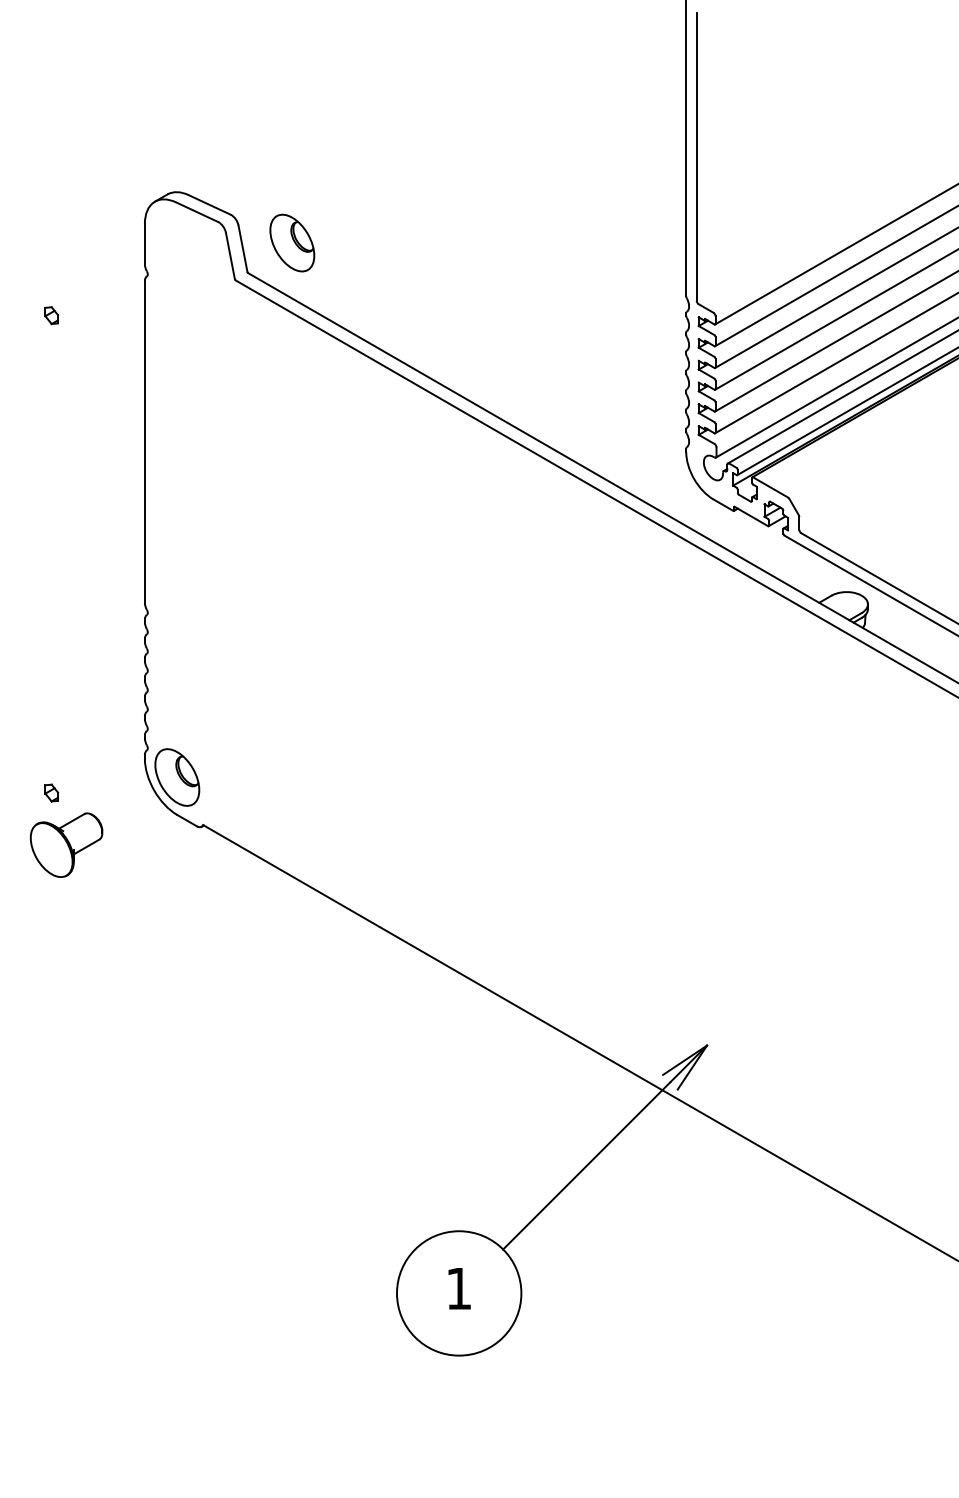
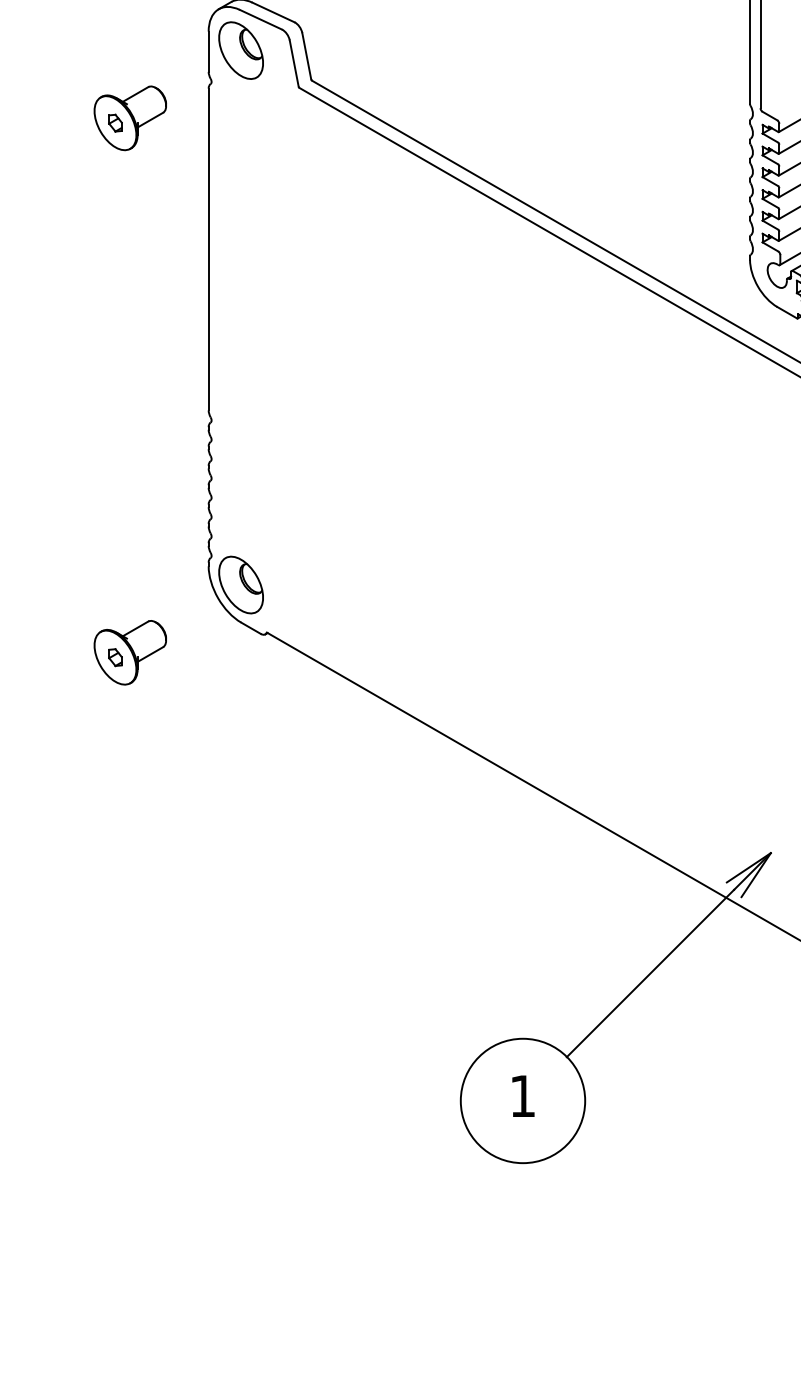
part: (292, 242) -> (241, 50), moved
part: (66, 310) -> (130, 118), added
part: (51, 792) -> (115, 657), moved

